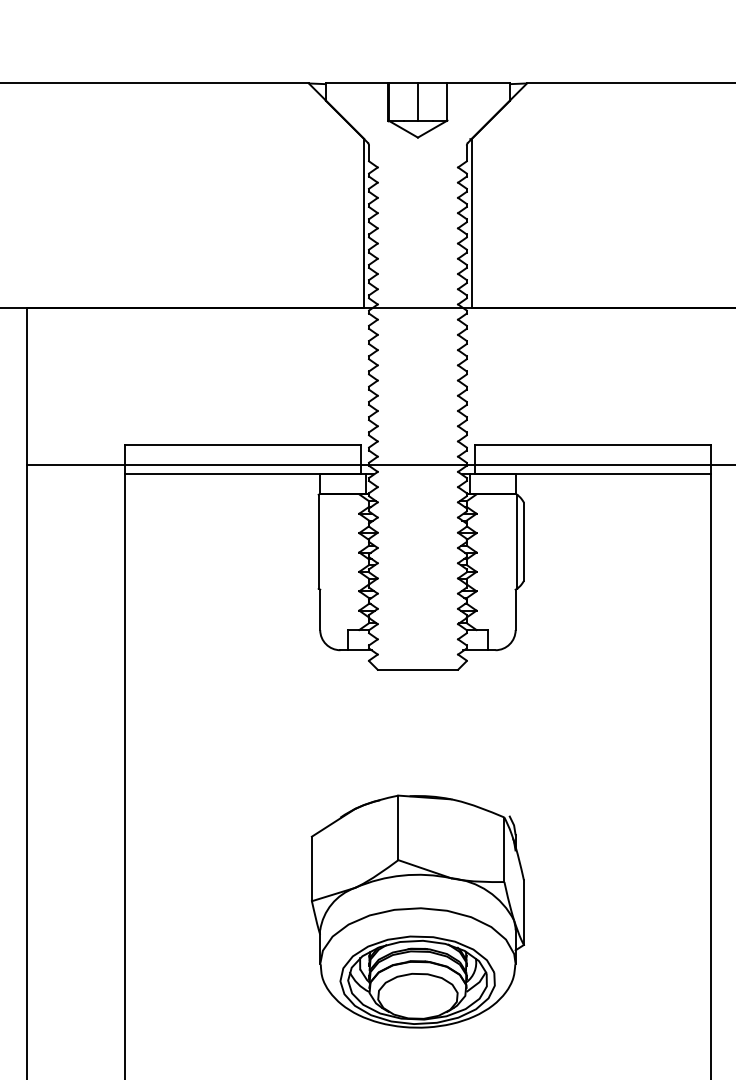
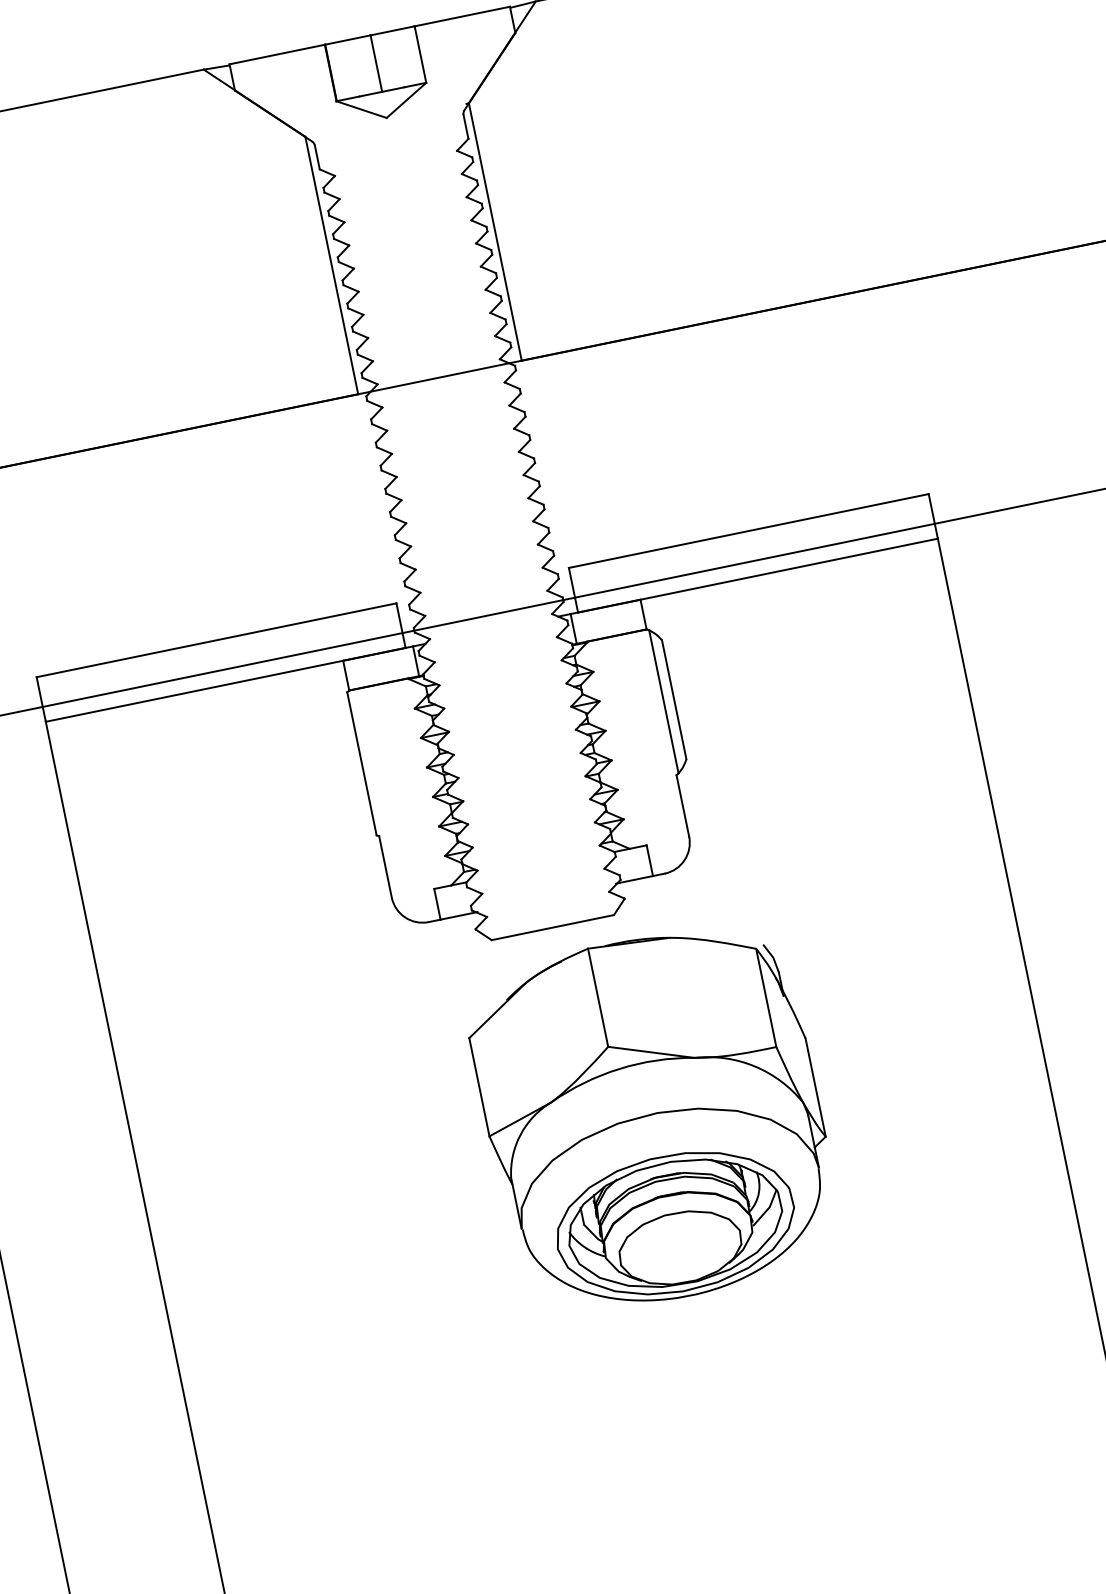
part: (417, 911) -> (653, 1119), moved

